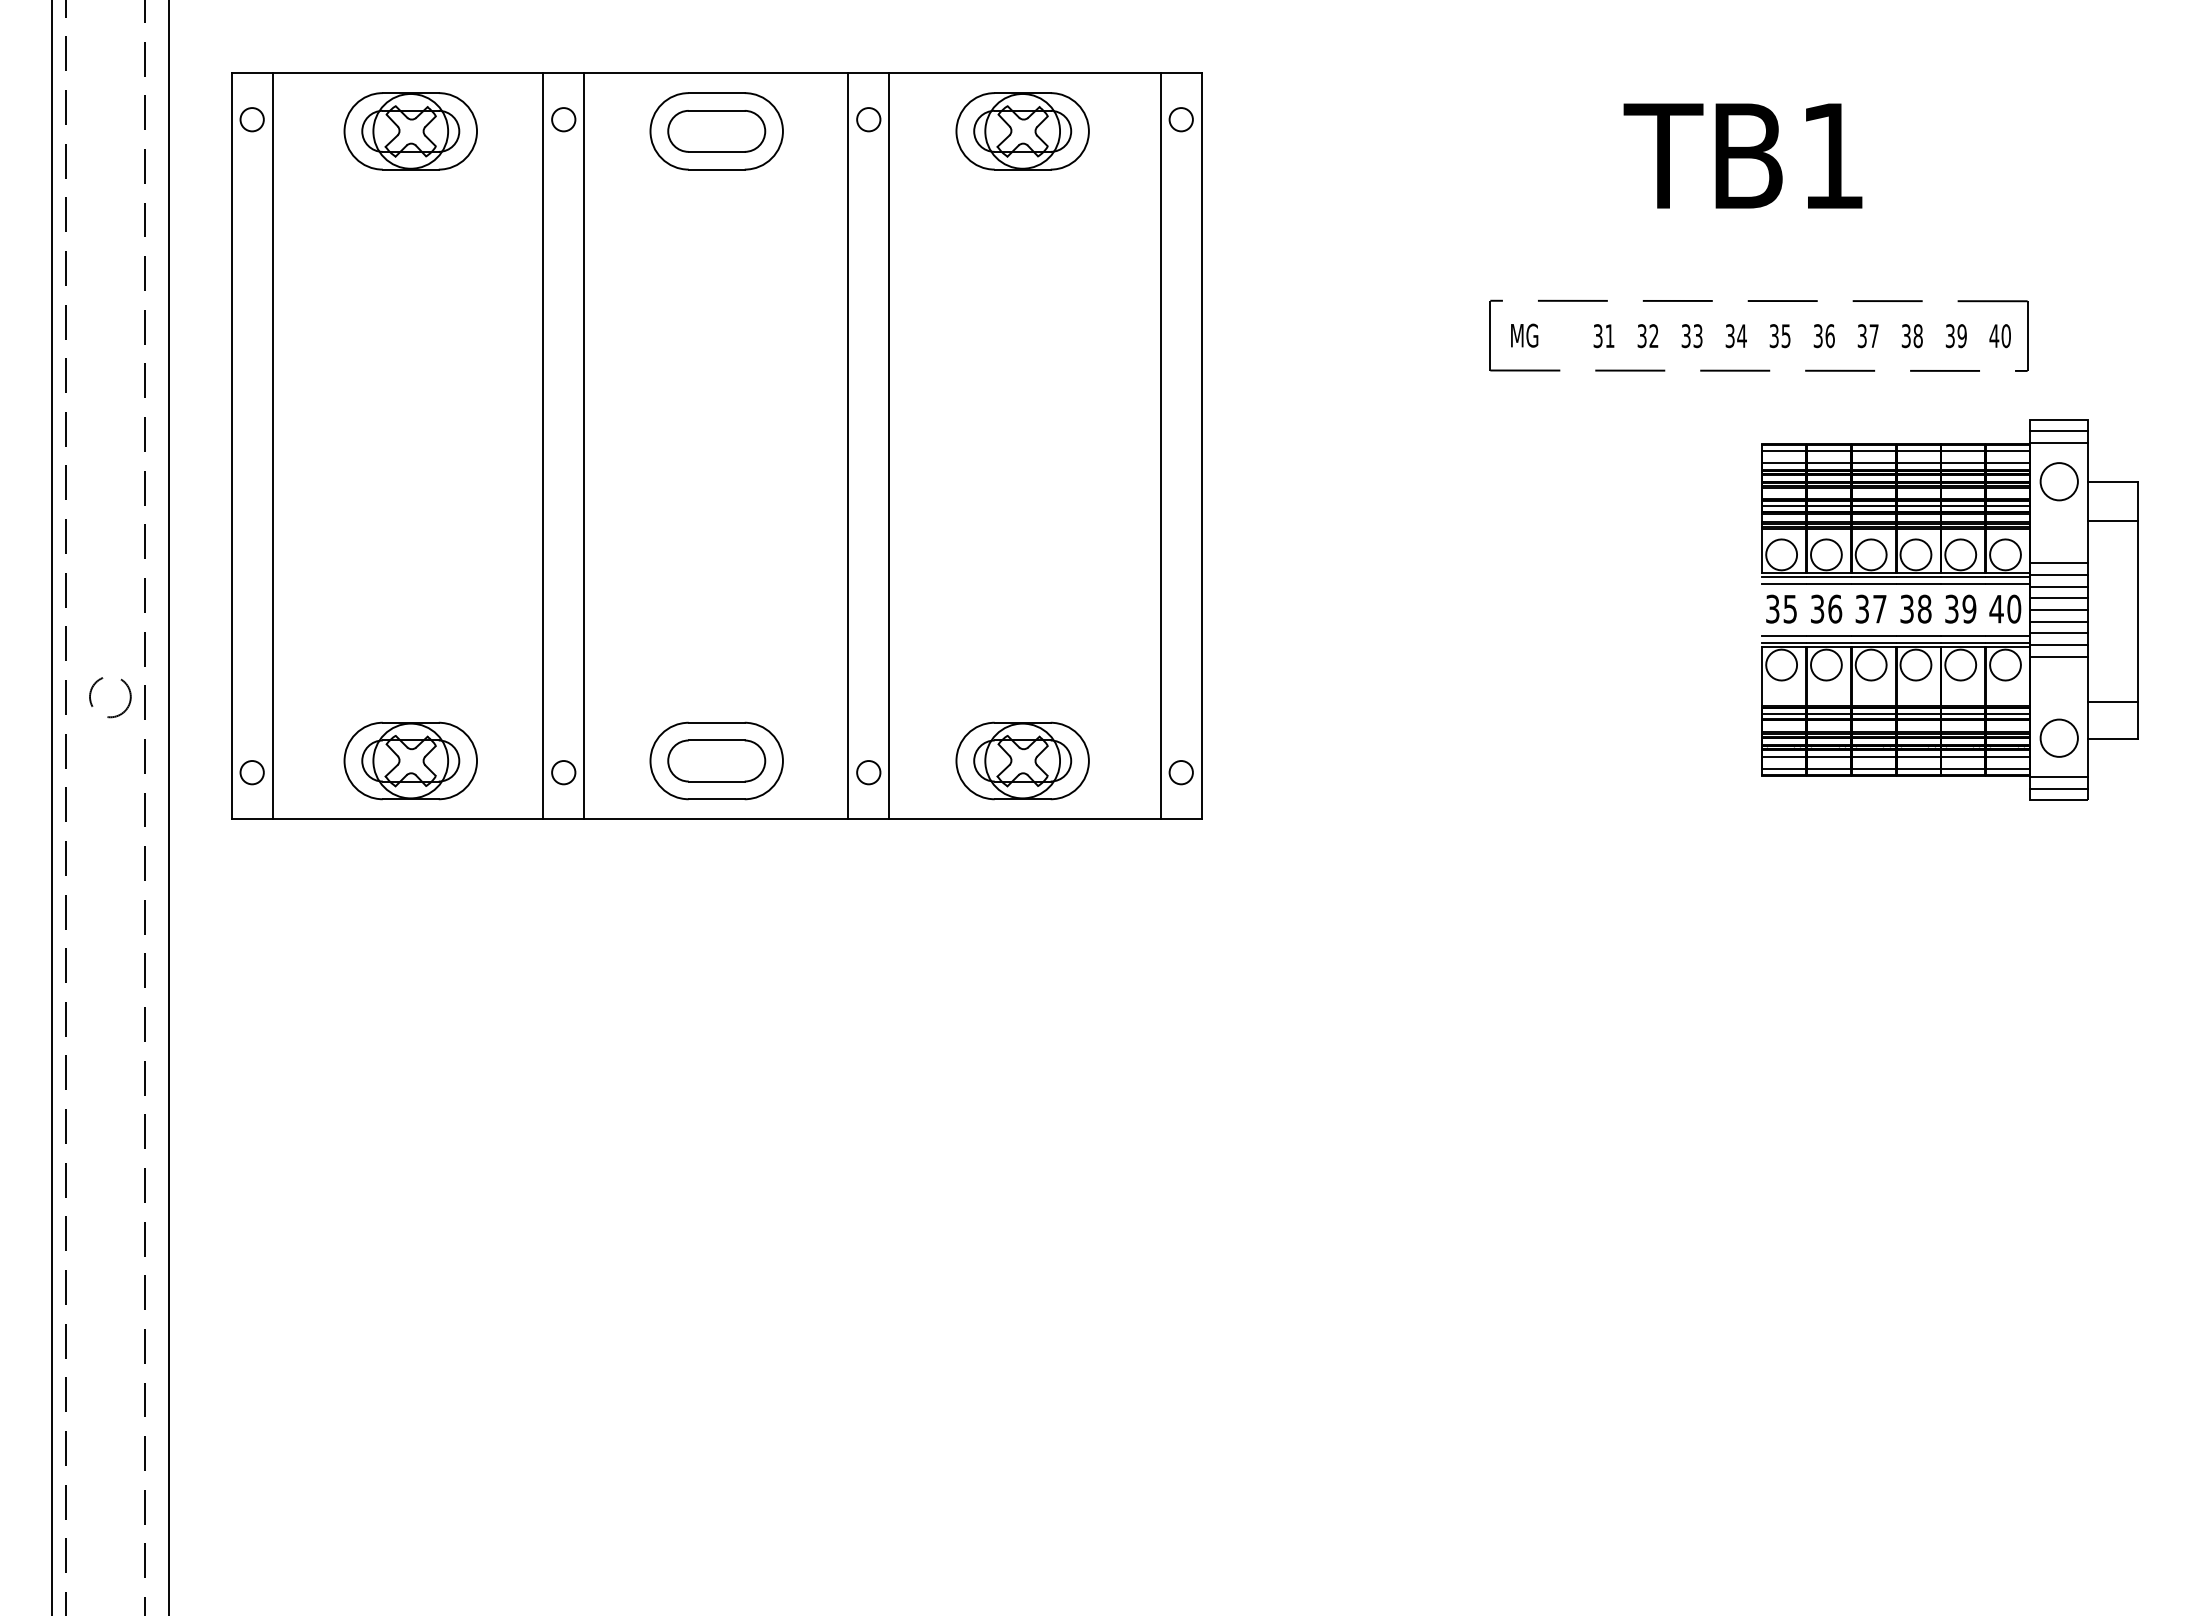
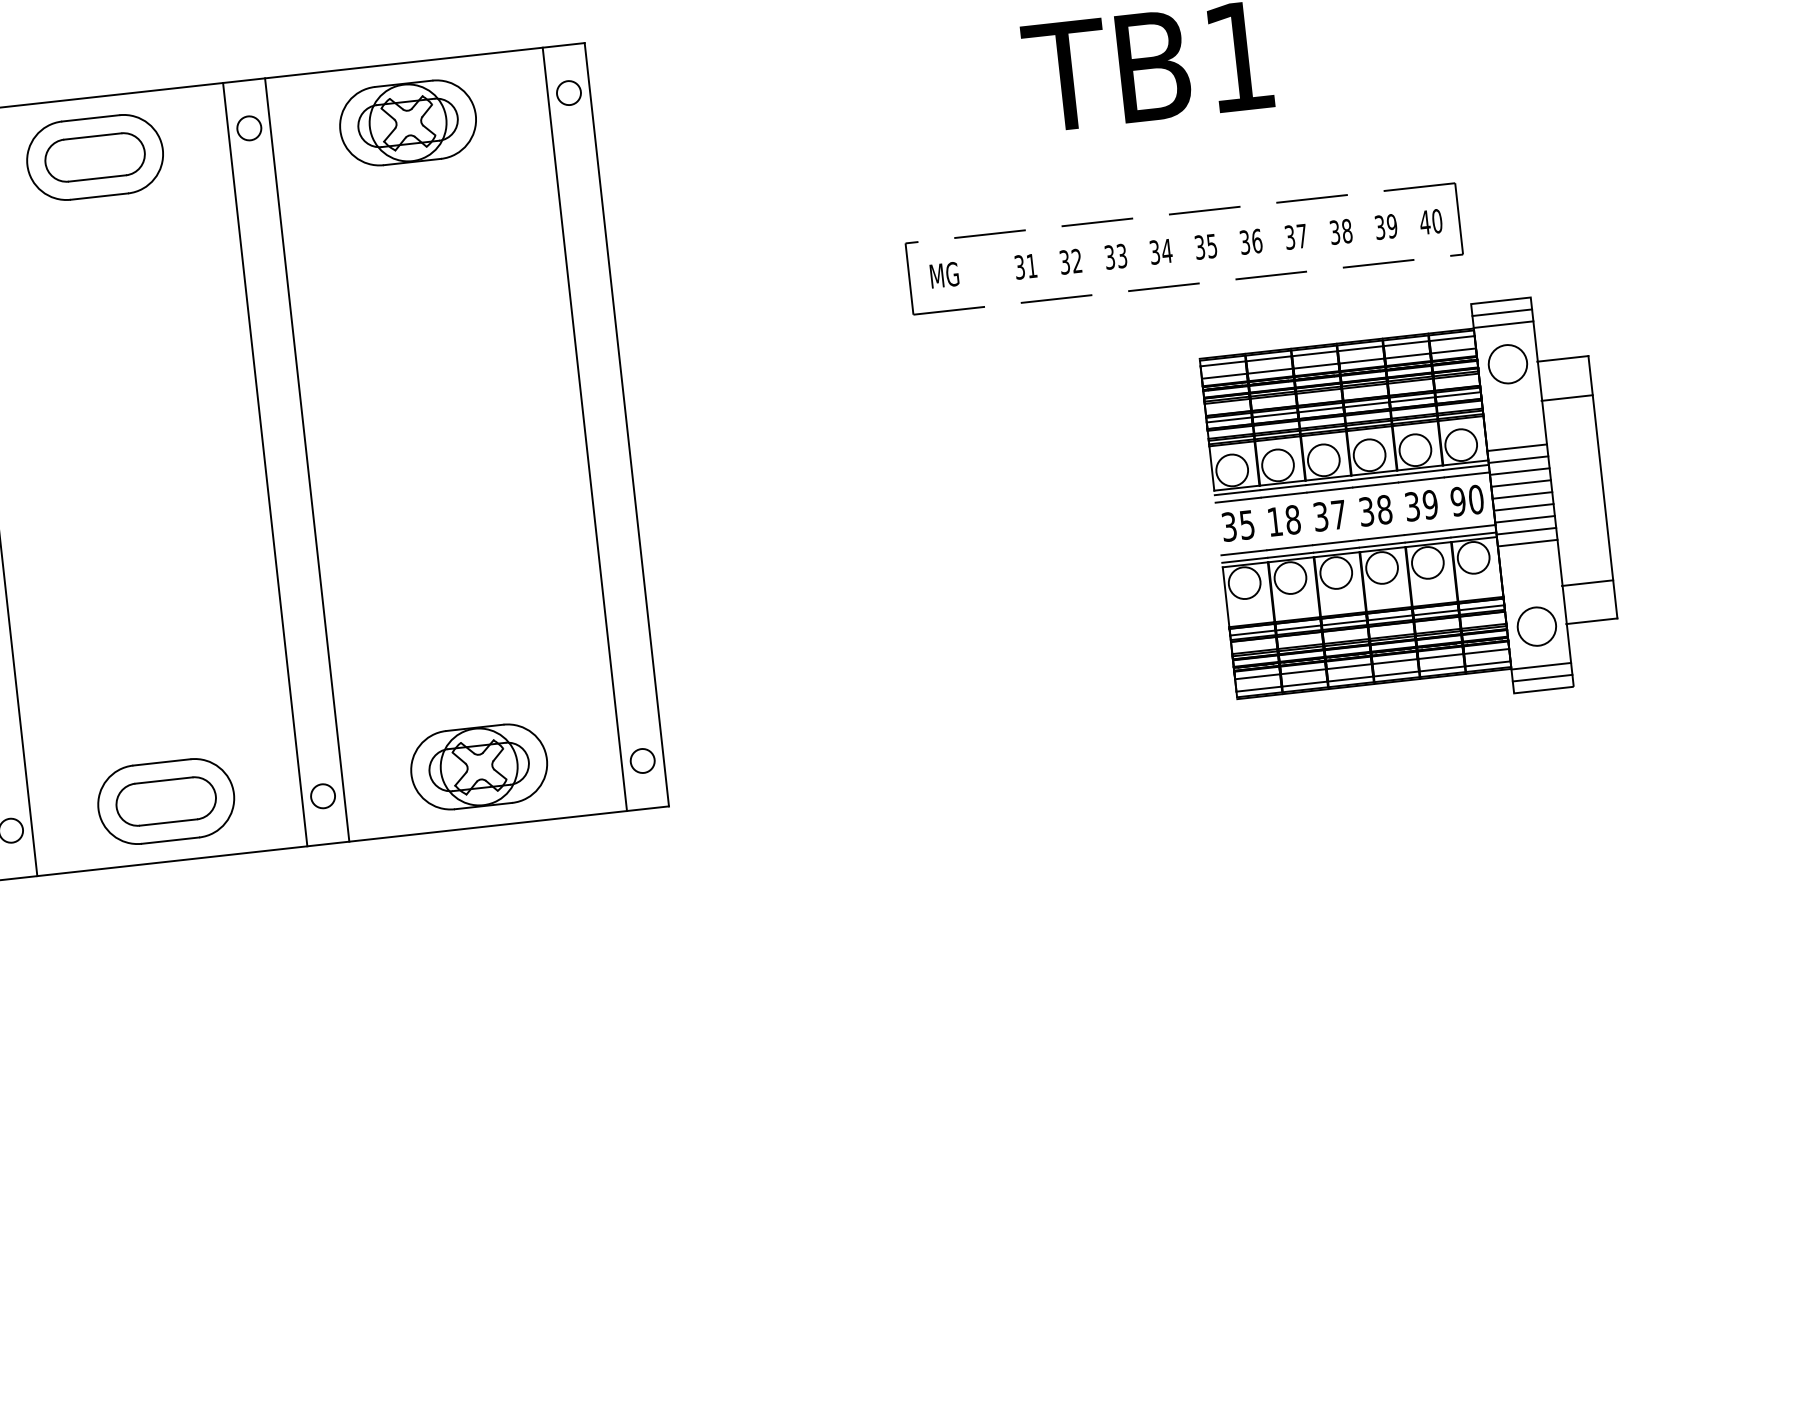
text: (1826, 608) -> (1284, 520), 36 -> 18
text: (1996, 608) -> (1458, 501), 40 -> 90

